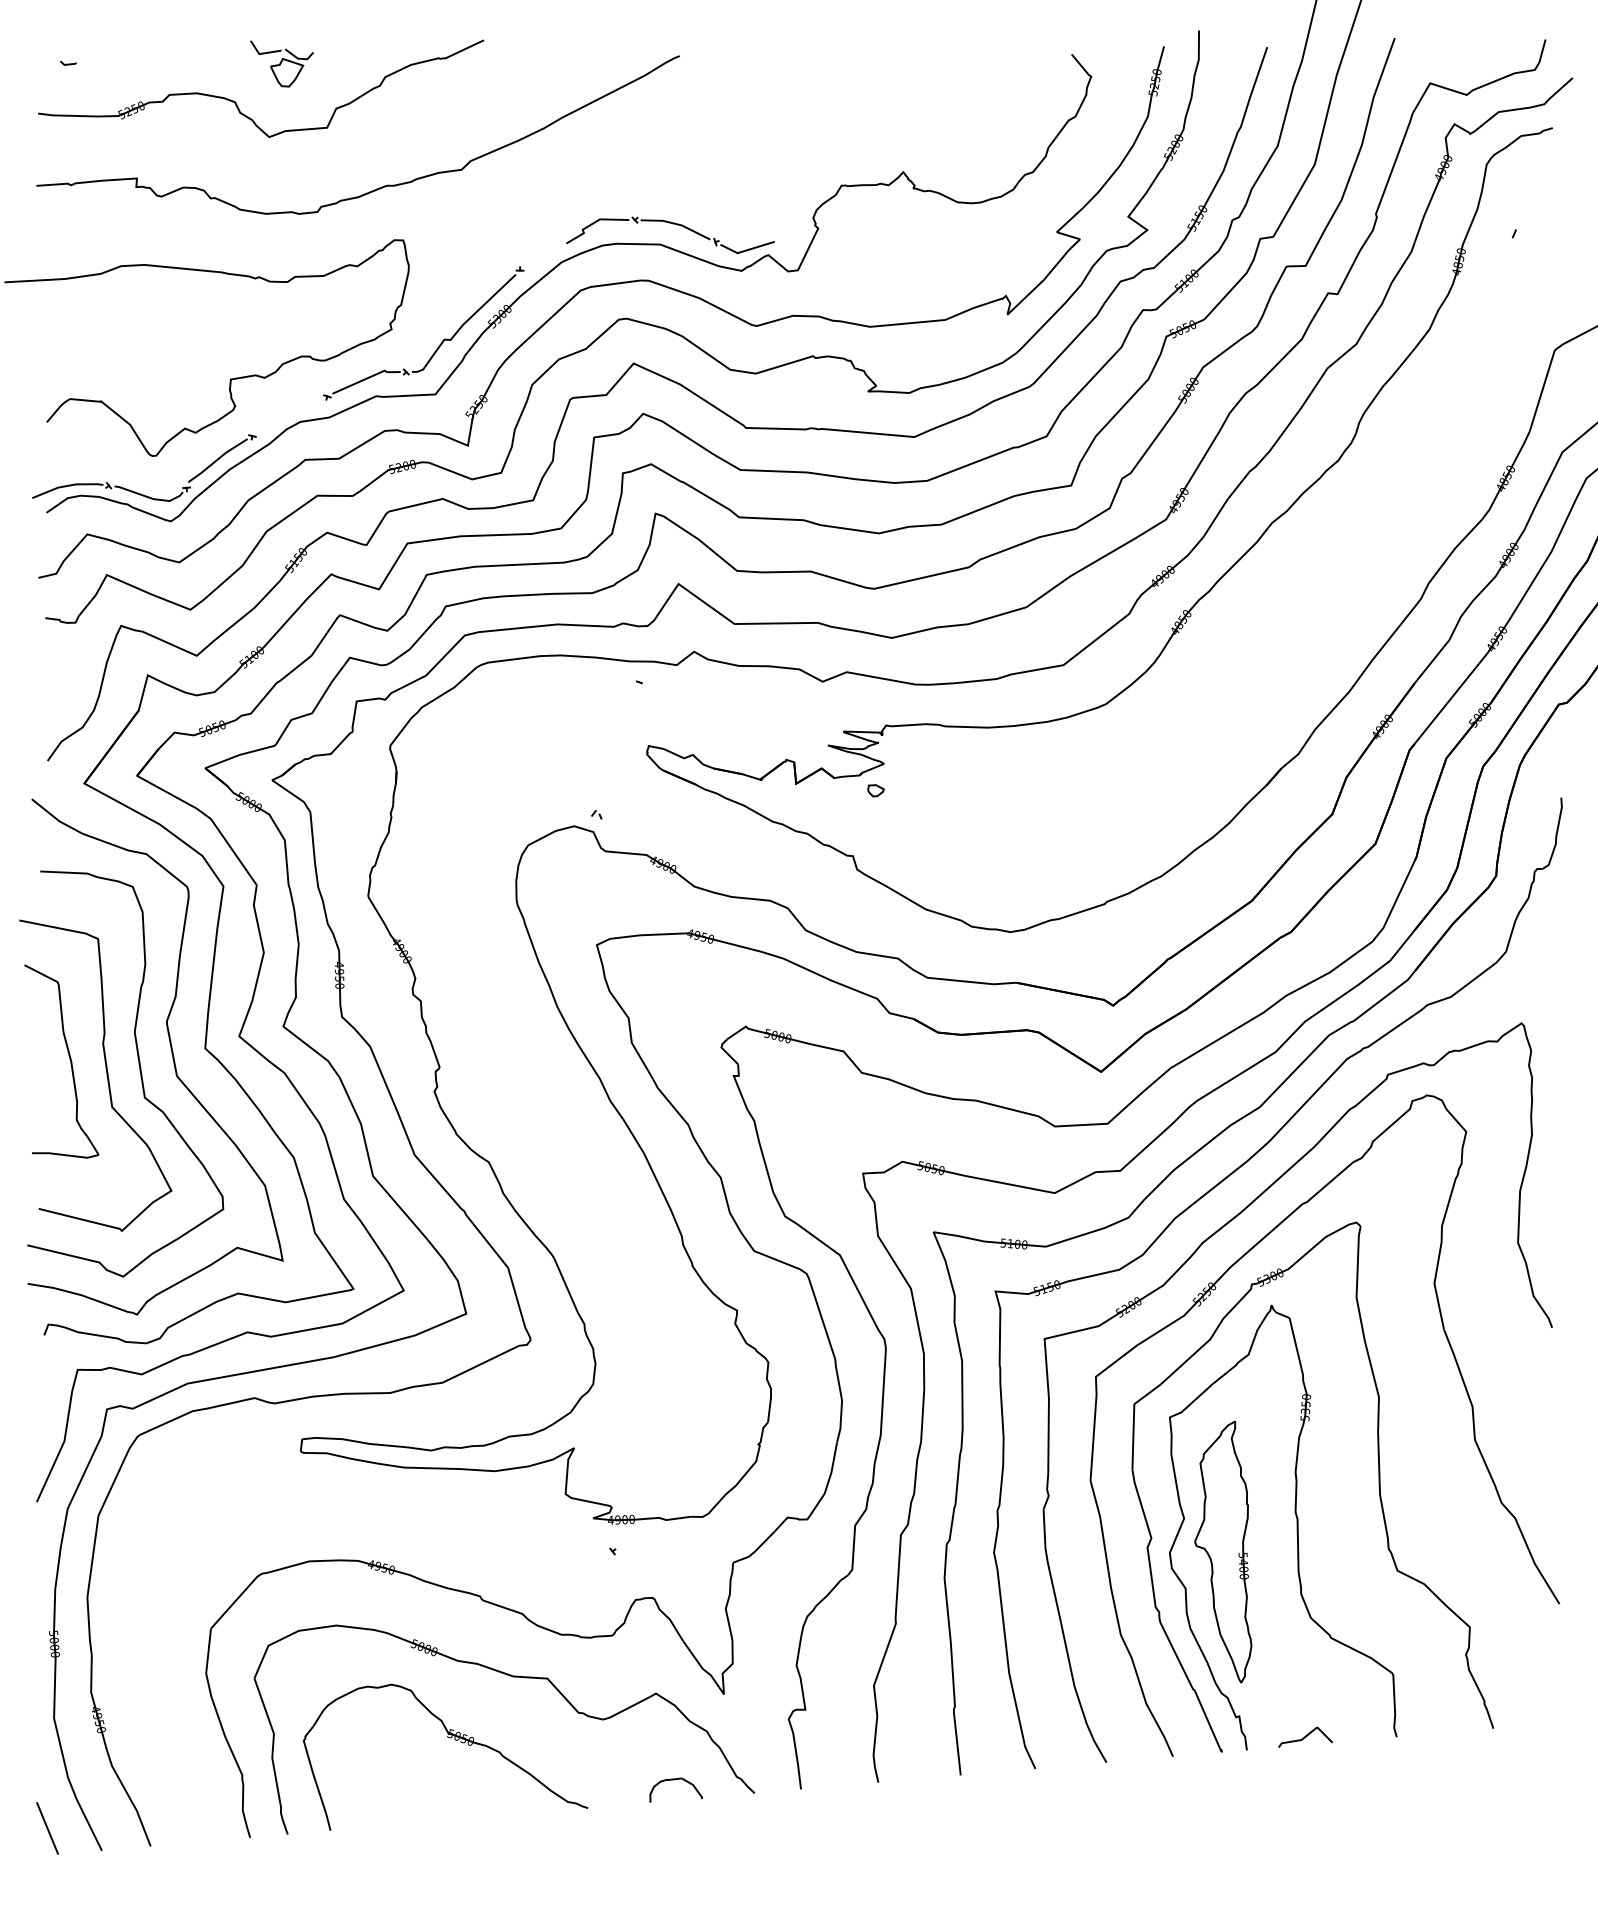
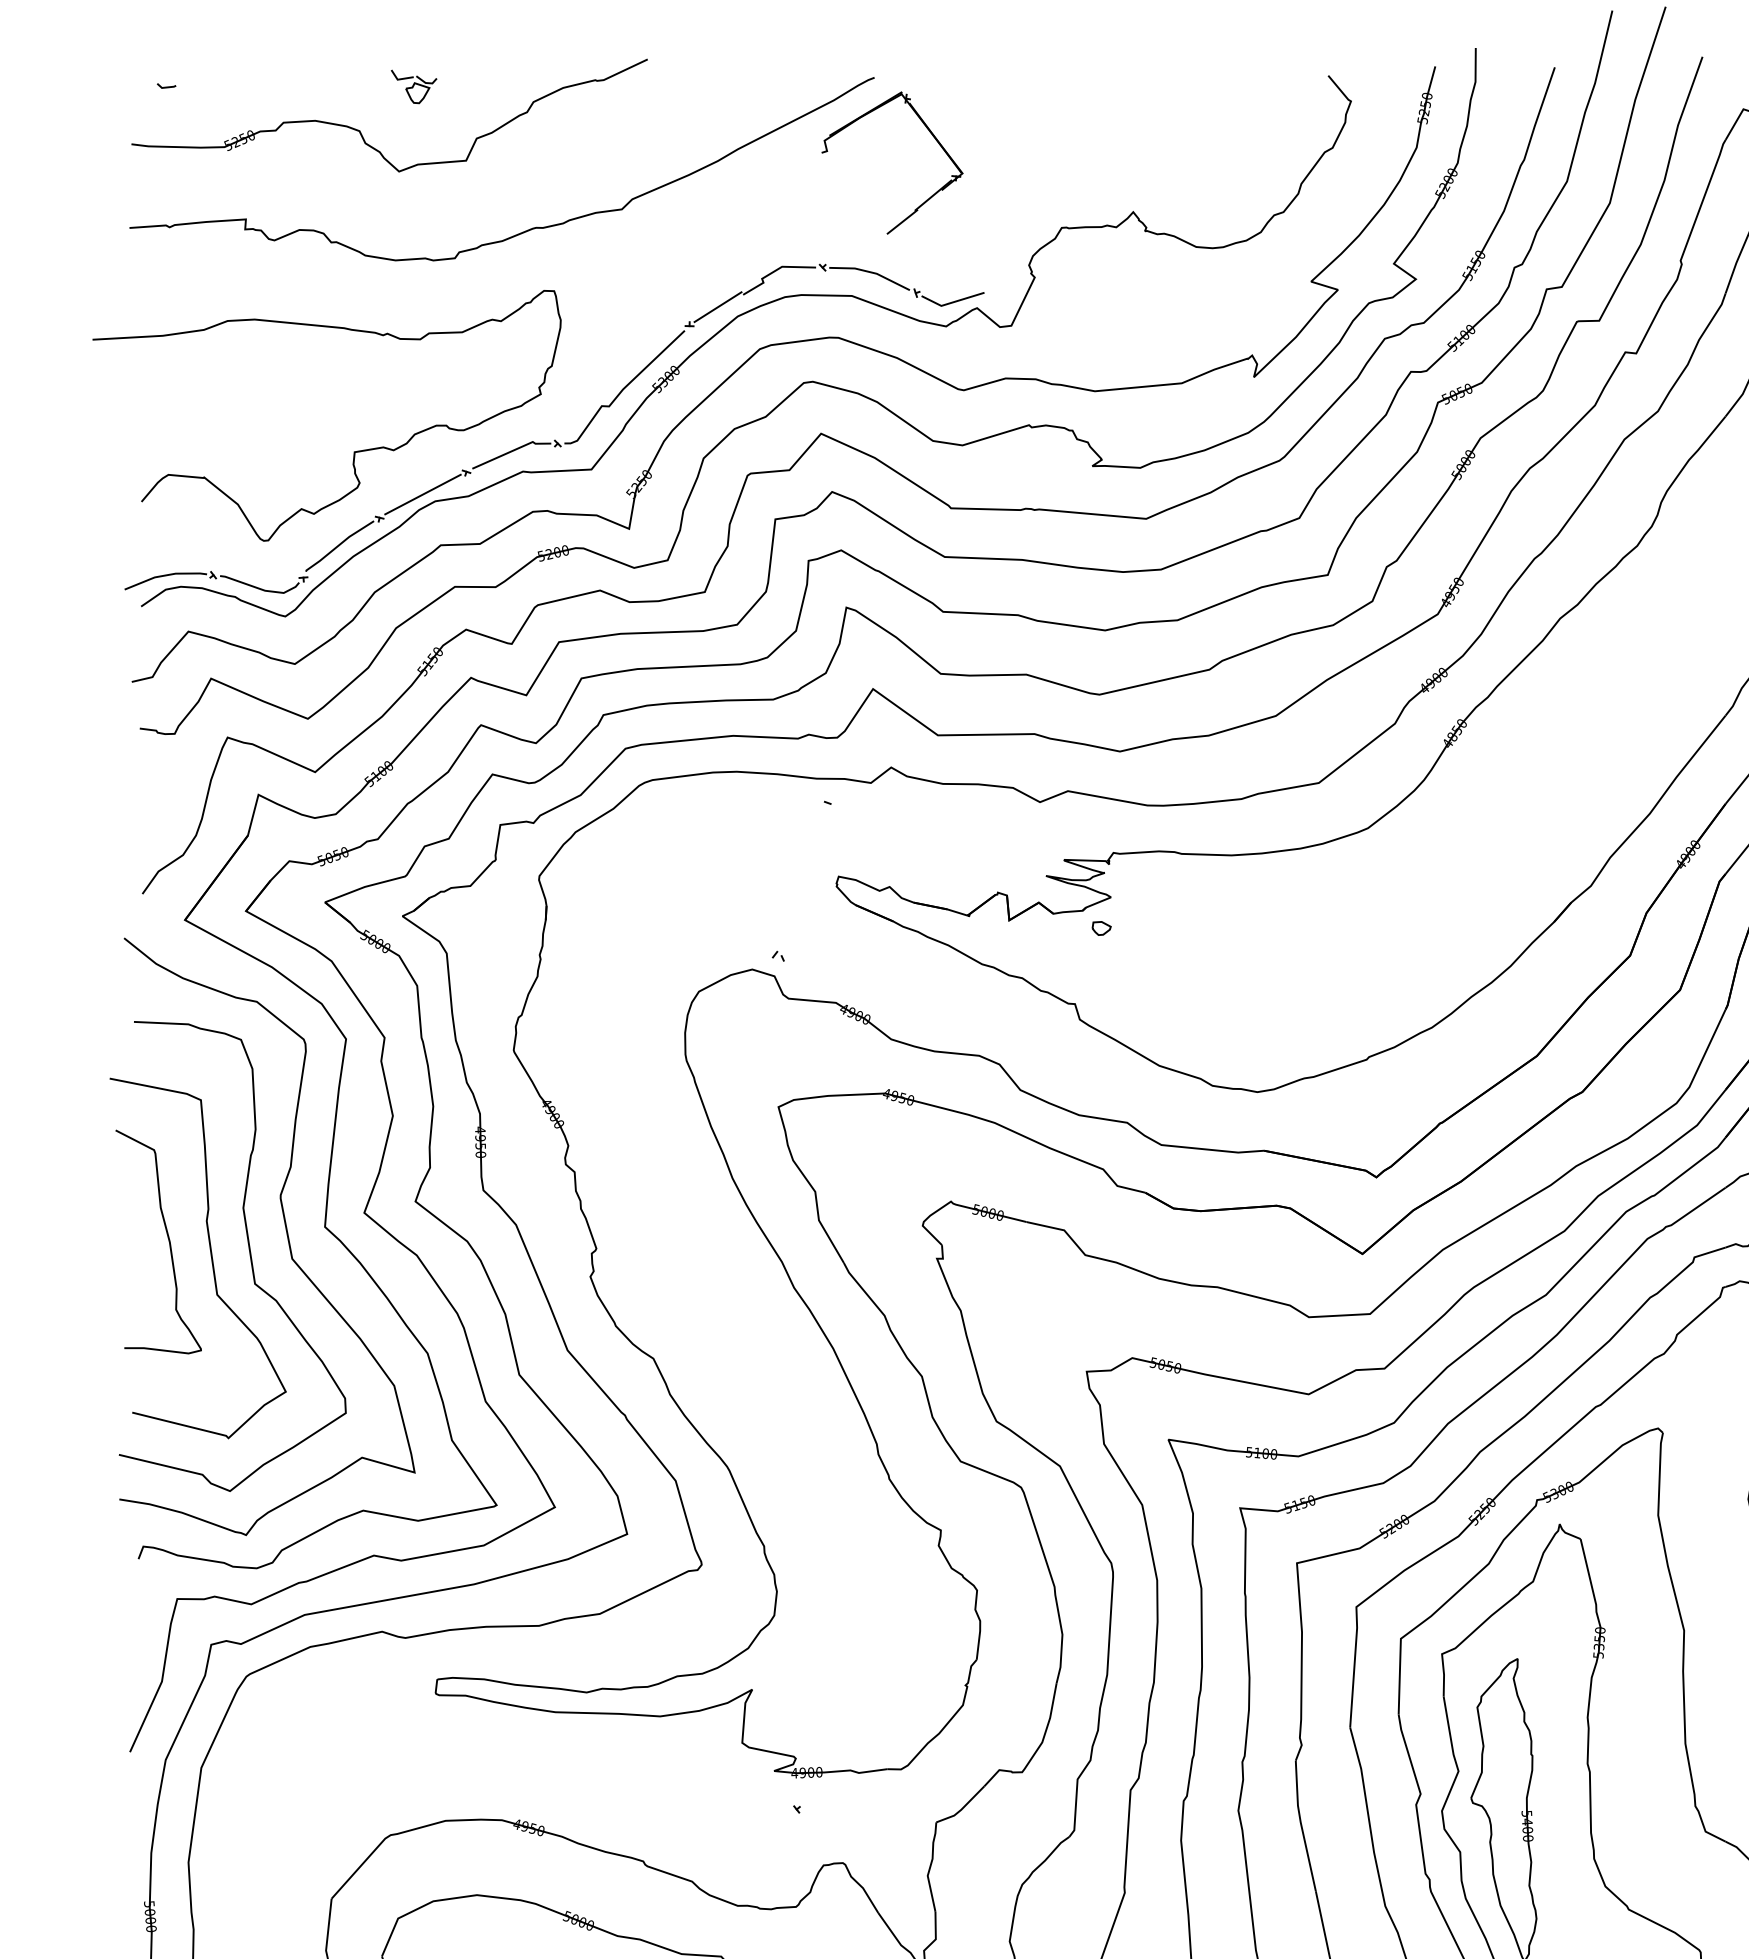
part: (282, 63) -> (414, 86), size x0.62
part: (729, 106) -> (932, 136), added
line: (544, 254) -> (717, 307), added
line: (289, 416) -> (422, 495), added

